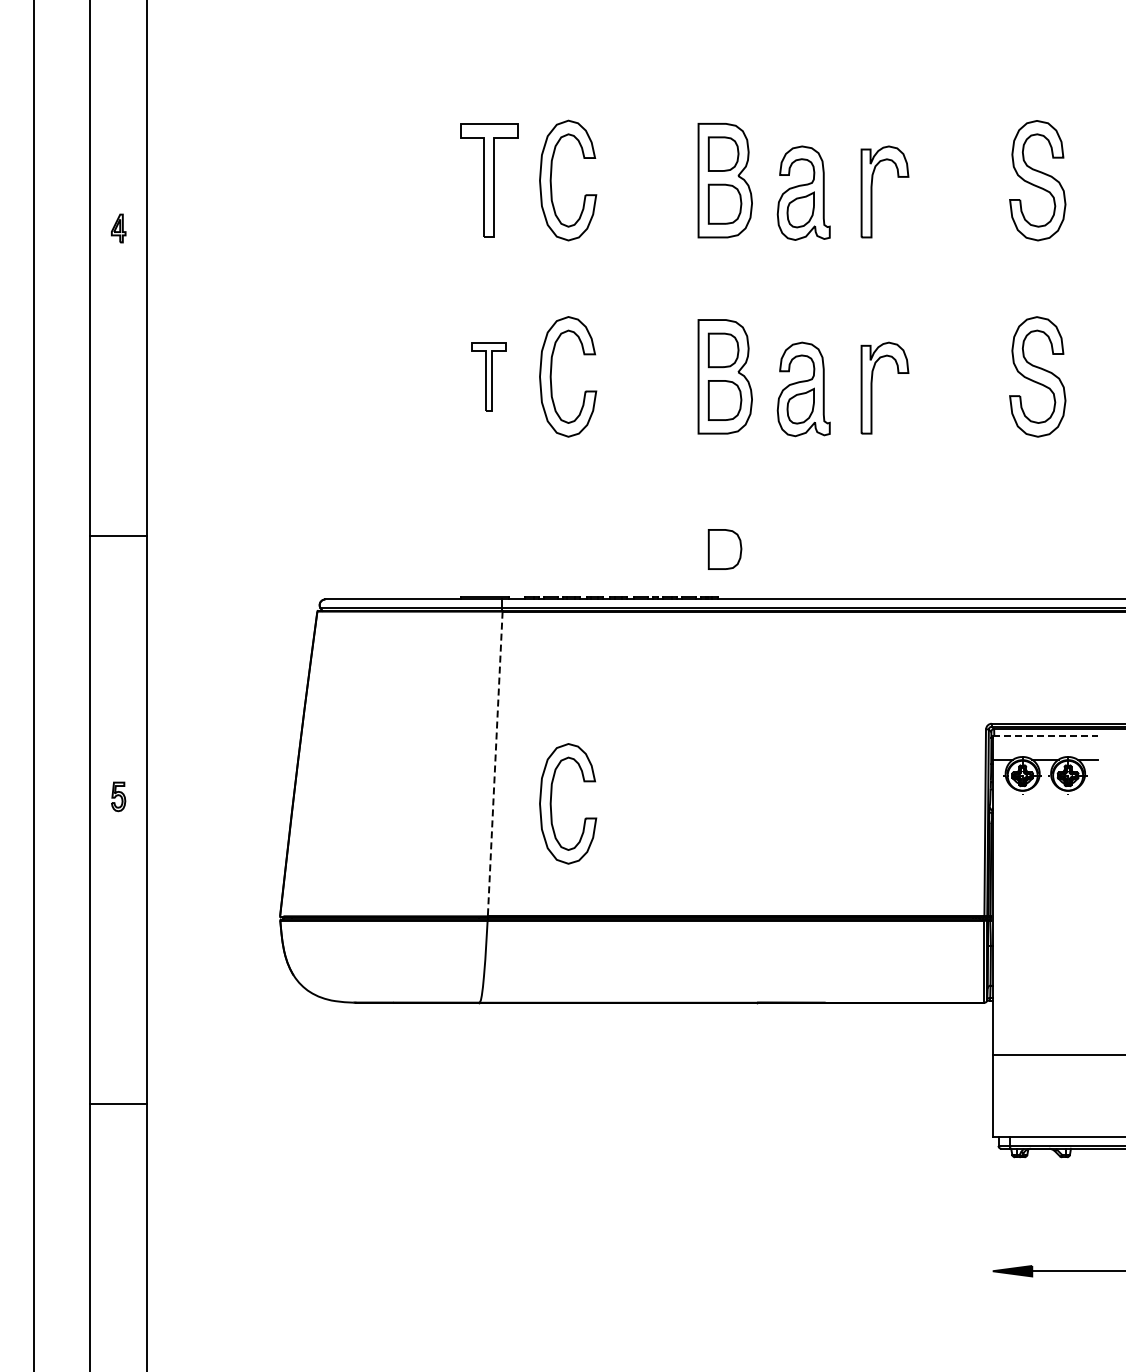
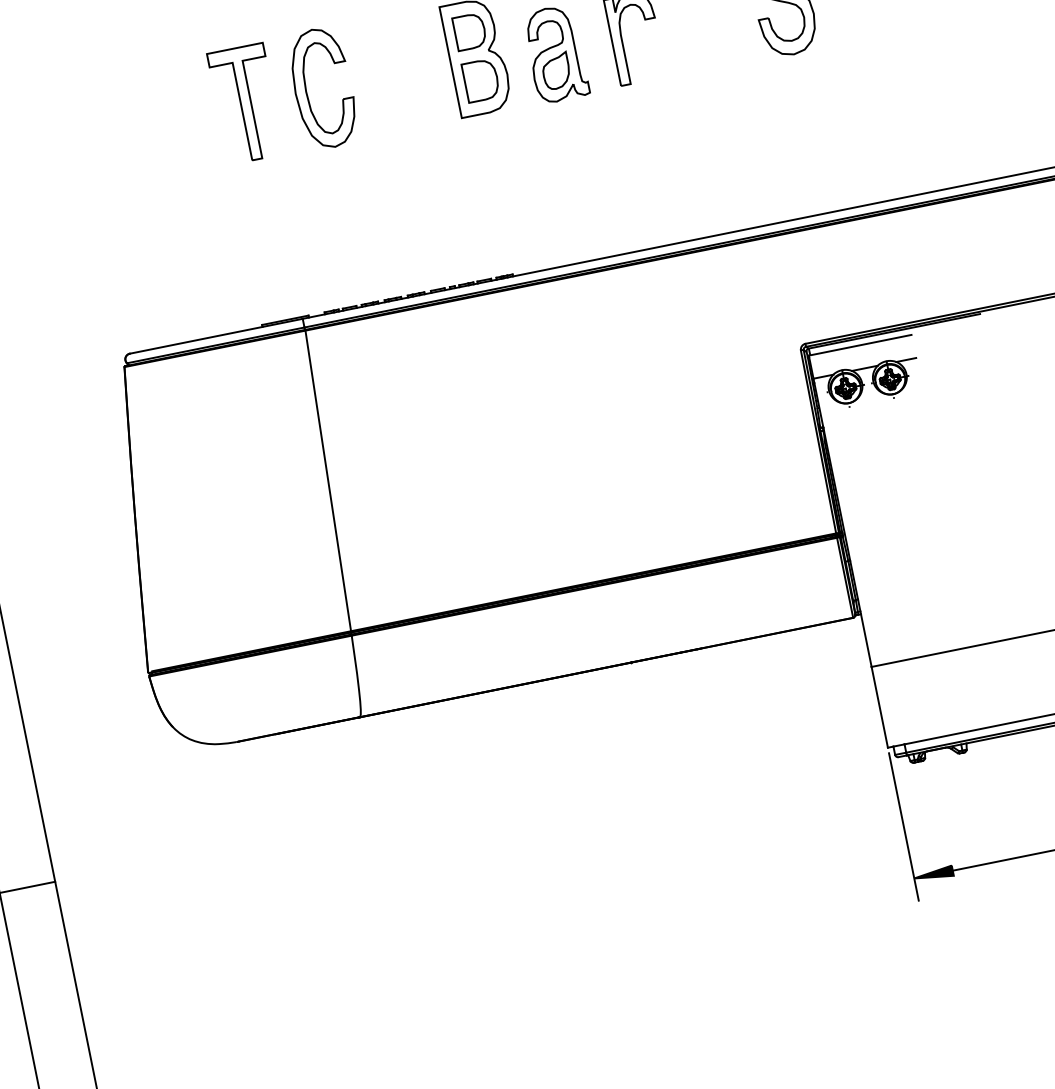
part: (489, 376) -> (246, 103), size x1.67
part: (724, 549) -> (509, 226), removed
line: (1045, 736) -> (860, 345), dashed -> solid
line: (495, 763) -> (328, 480), dashed -> solid
part: (551, 803) -> (391, 508), removed
line: (992, 1218) -> (903, 827), added

